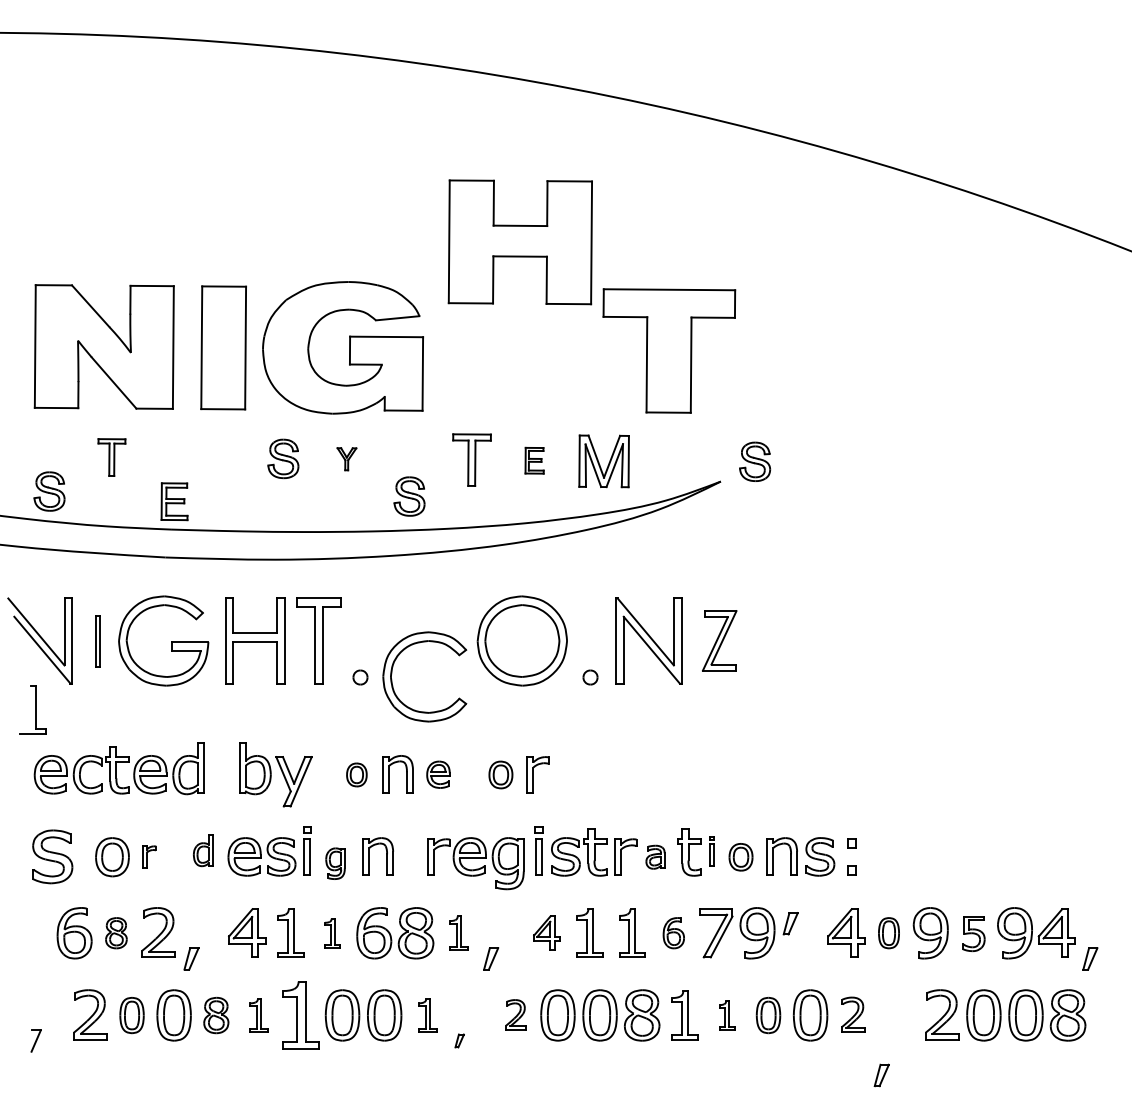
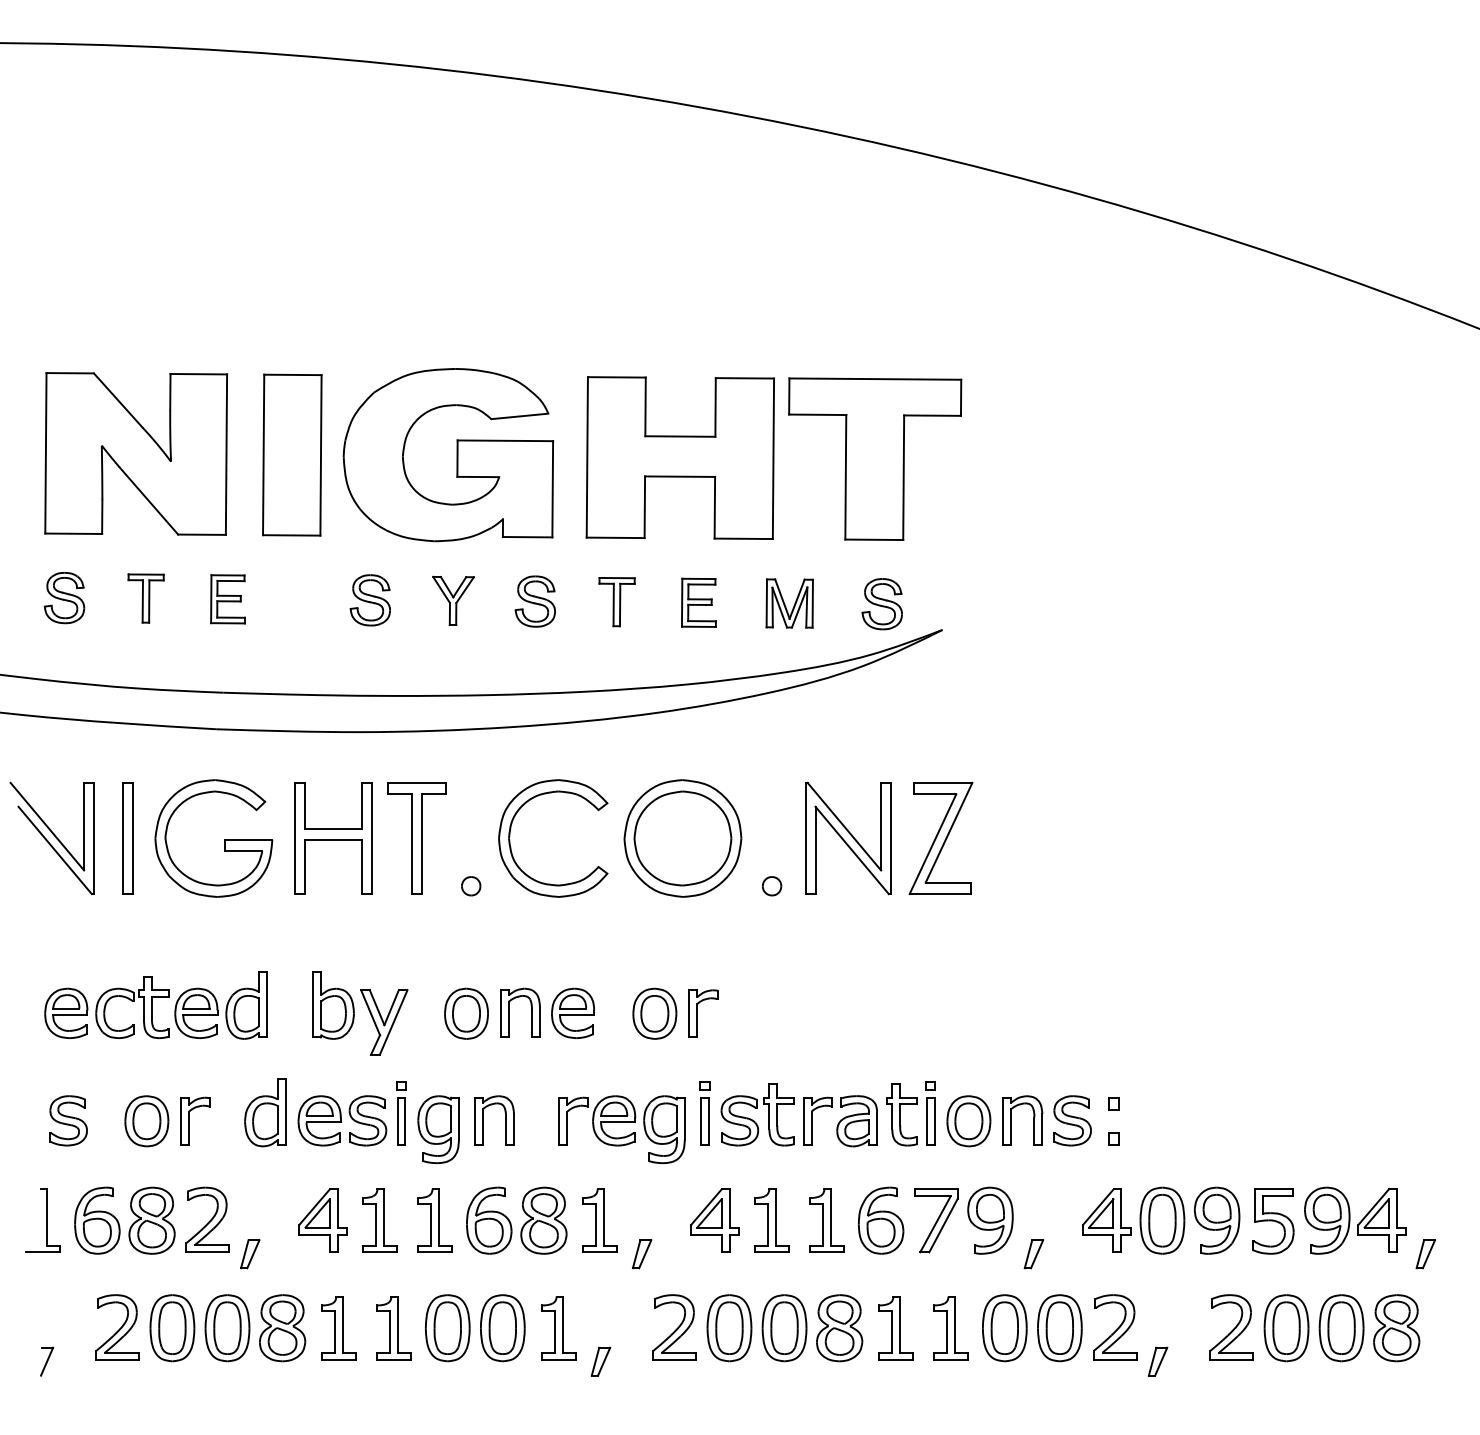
part: (519, 241) -> (679, 457), moved
part: (346, 459) -> (453, 600), size x1.67
part: (471, 460) -> (616, 602), size x0.71
part: (534, 460) -> (698, 602), size x1.43
part: (603, 461) -> (789, 603), size x0.71
part: (754, 462) -> (881, 604), moved
part: (49, 491) -> (64, 598), moved
part: (408, 496) -> (534, 601), moved
part: (174, 501) -> (227, 599), moved
part: (719, 640) -> (940, 837), size x1.43
part: (97, 641) -> (127, 838), size x1.67
part: (392, 683) -> (511, 847), moved
part: (32, 709) -> (42, 1220), moved
part: (356, 774) -> (466, 1013), size x1.67
part: (438, 774) -> (573, 1013), size x1.43
part: (500, 774) -> (654, 1013), size x1.43
part: (203, 850) -> (265, 1112), size x1.67
part: (711, 851) -> (930, 1113), size x1.67
part: (52, 856) -> (68, 1120), size x0.71
part: (149, 856) -> (195, 1120), size x1.67
part: (655, 857) -> (856, 1121), size x1.67
part: (740, 857) -> (968, 1121), size x1.43
part: (335, 863) -> (438, 1129), size x1.67
part: (790, 923) -> (1033, 1254), moved
part: (116, 933) -> (151, 1220), size x1.67
part: (332, 933) -> (434, 1220), size x1.67
part: (458, 933) -> (599, 1220), size x1.43
part: (546, 933) -> (714, 1220), size x1.43
part: (673, 933) -> (880, 1220), size x1.67
part: (889, 933) -> (1162, 1220), size x1.67
part: (973, 933) -> (1273, 1221), size x1.43
part: (515, 1014) -> (674, 1327), size x1.67
part: (853, 1014) -> (1115, 1327), size x1.43
part: (132, 1015) -> (172, 1328), size x1.43
part: (216, 1015) -> (282, 1328), size x1.43
part: (259, 1015) -> (338, 1328), size x1.43
part: (301, 1015) -> (393, 1328), size x0.71
part: (427, 1015) -> (558, 1328), size x1.43
part: (726, 1015) -> (950, 1328), size x1.67
part: (768, 1015) -> (1004, 1328), size x1.43
part: (459, 1040) -> (600, 1361), size x1.67
part: (882, 1075) -> (1158, 1361), moved

